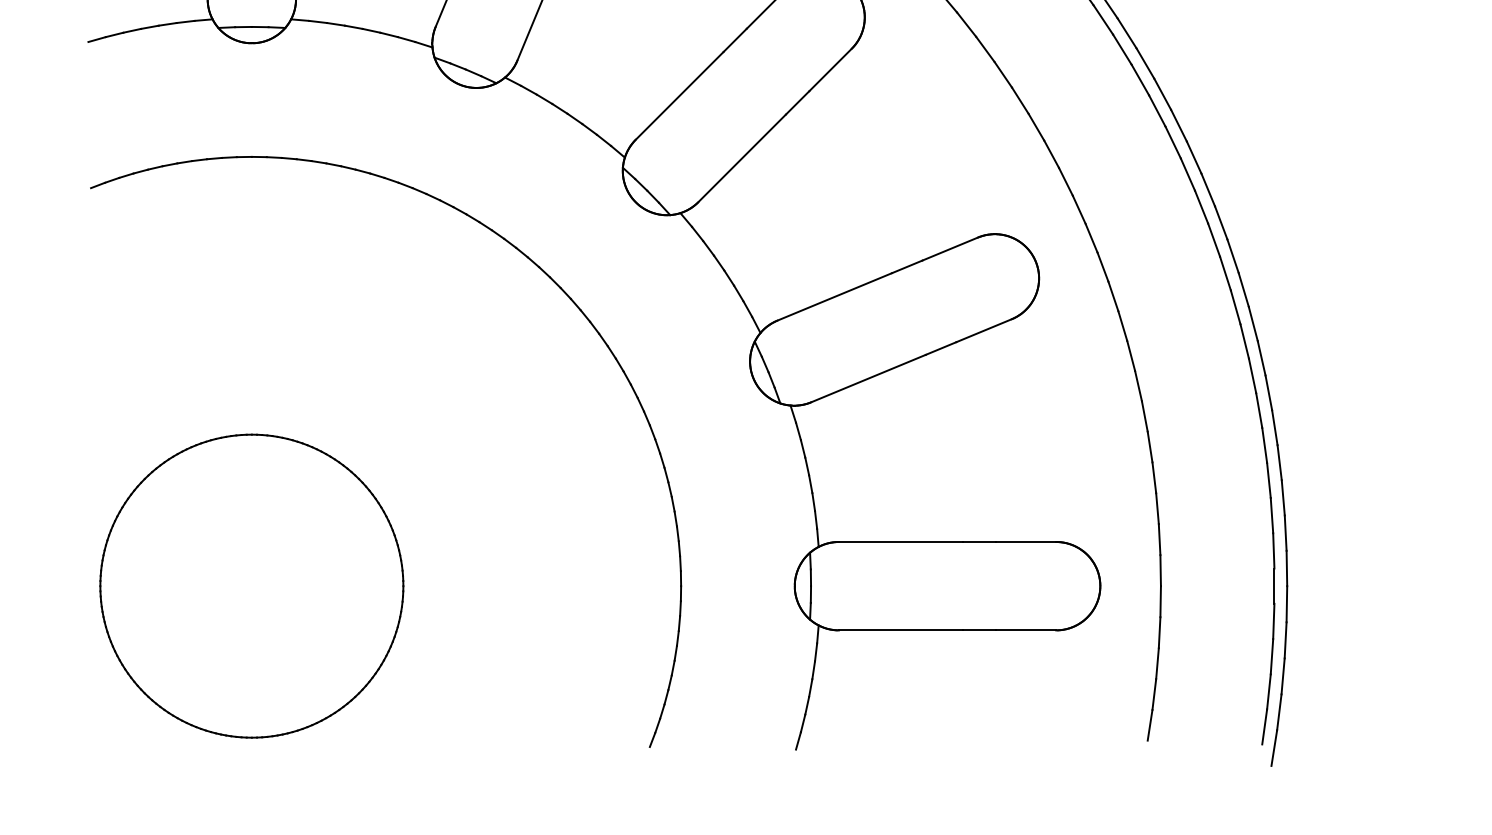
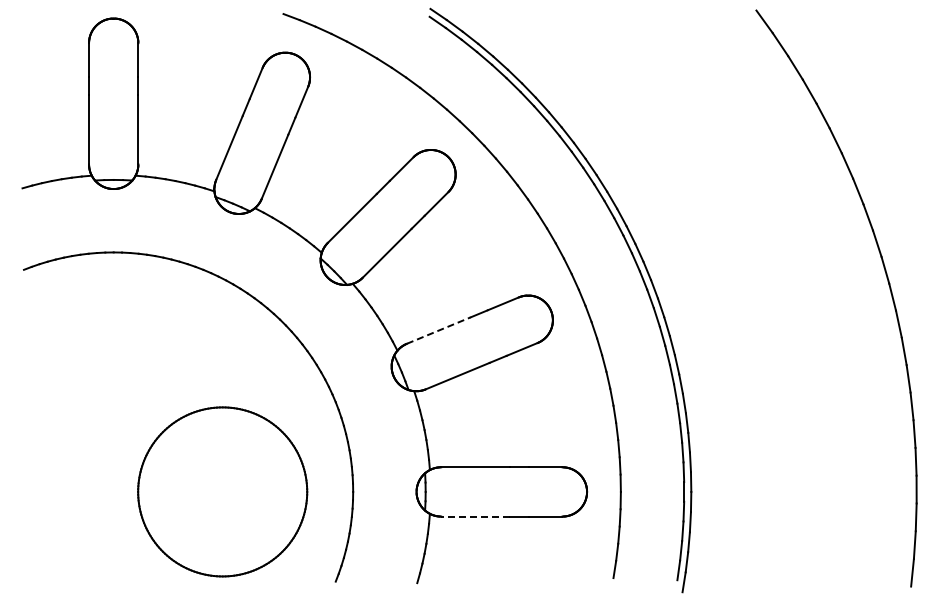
line: (834, 296) -> (438, 330), solid -> dashed
part: (251, 585) -> (222, 491), moved
line: (900, 630) -> (475, 516), solid -> dashed

